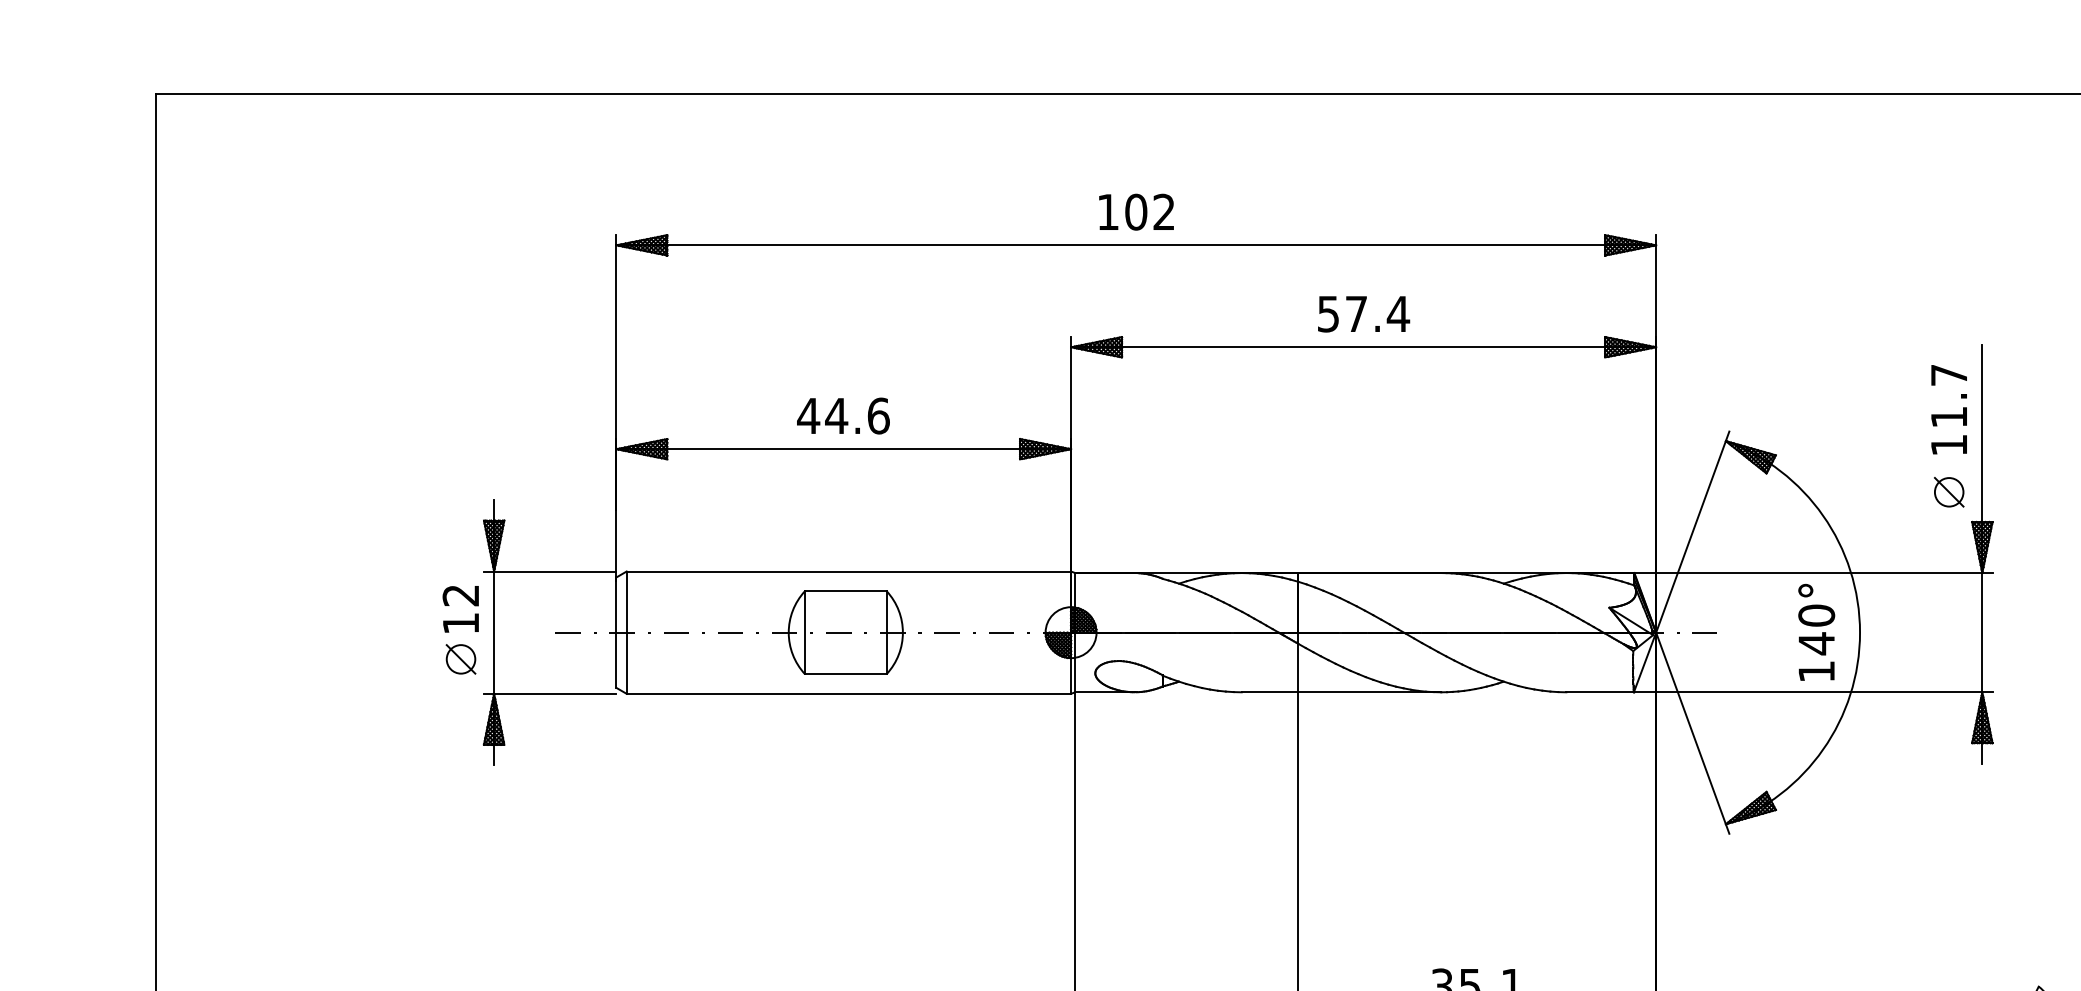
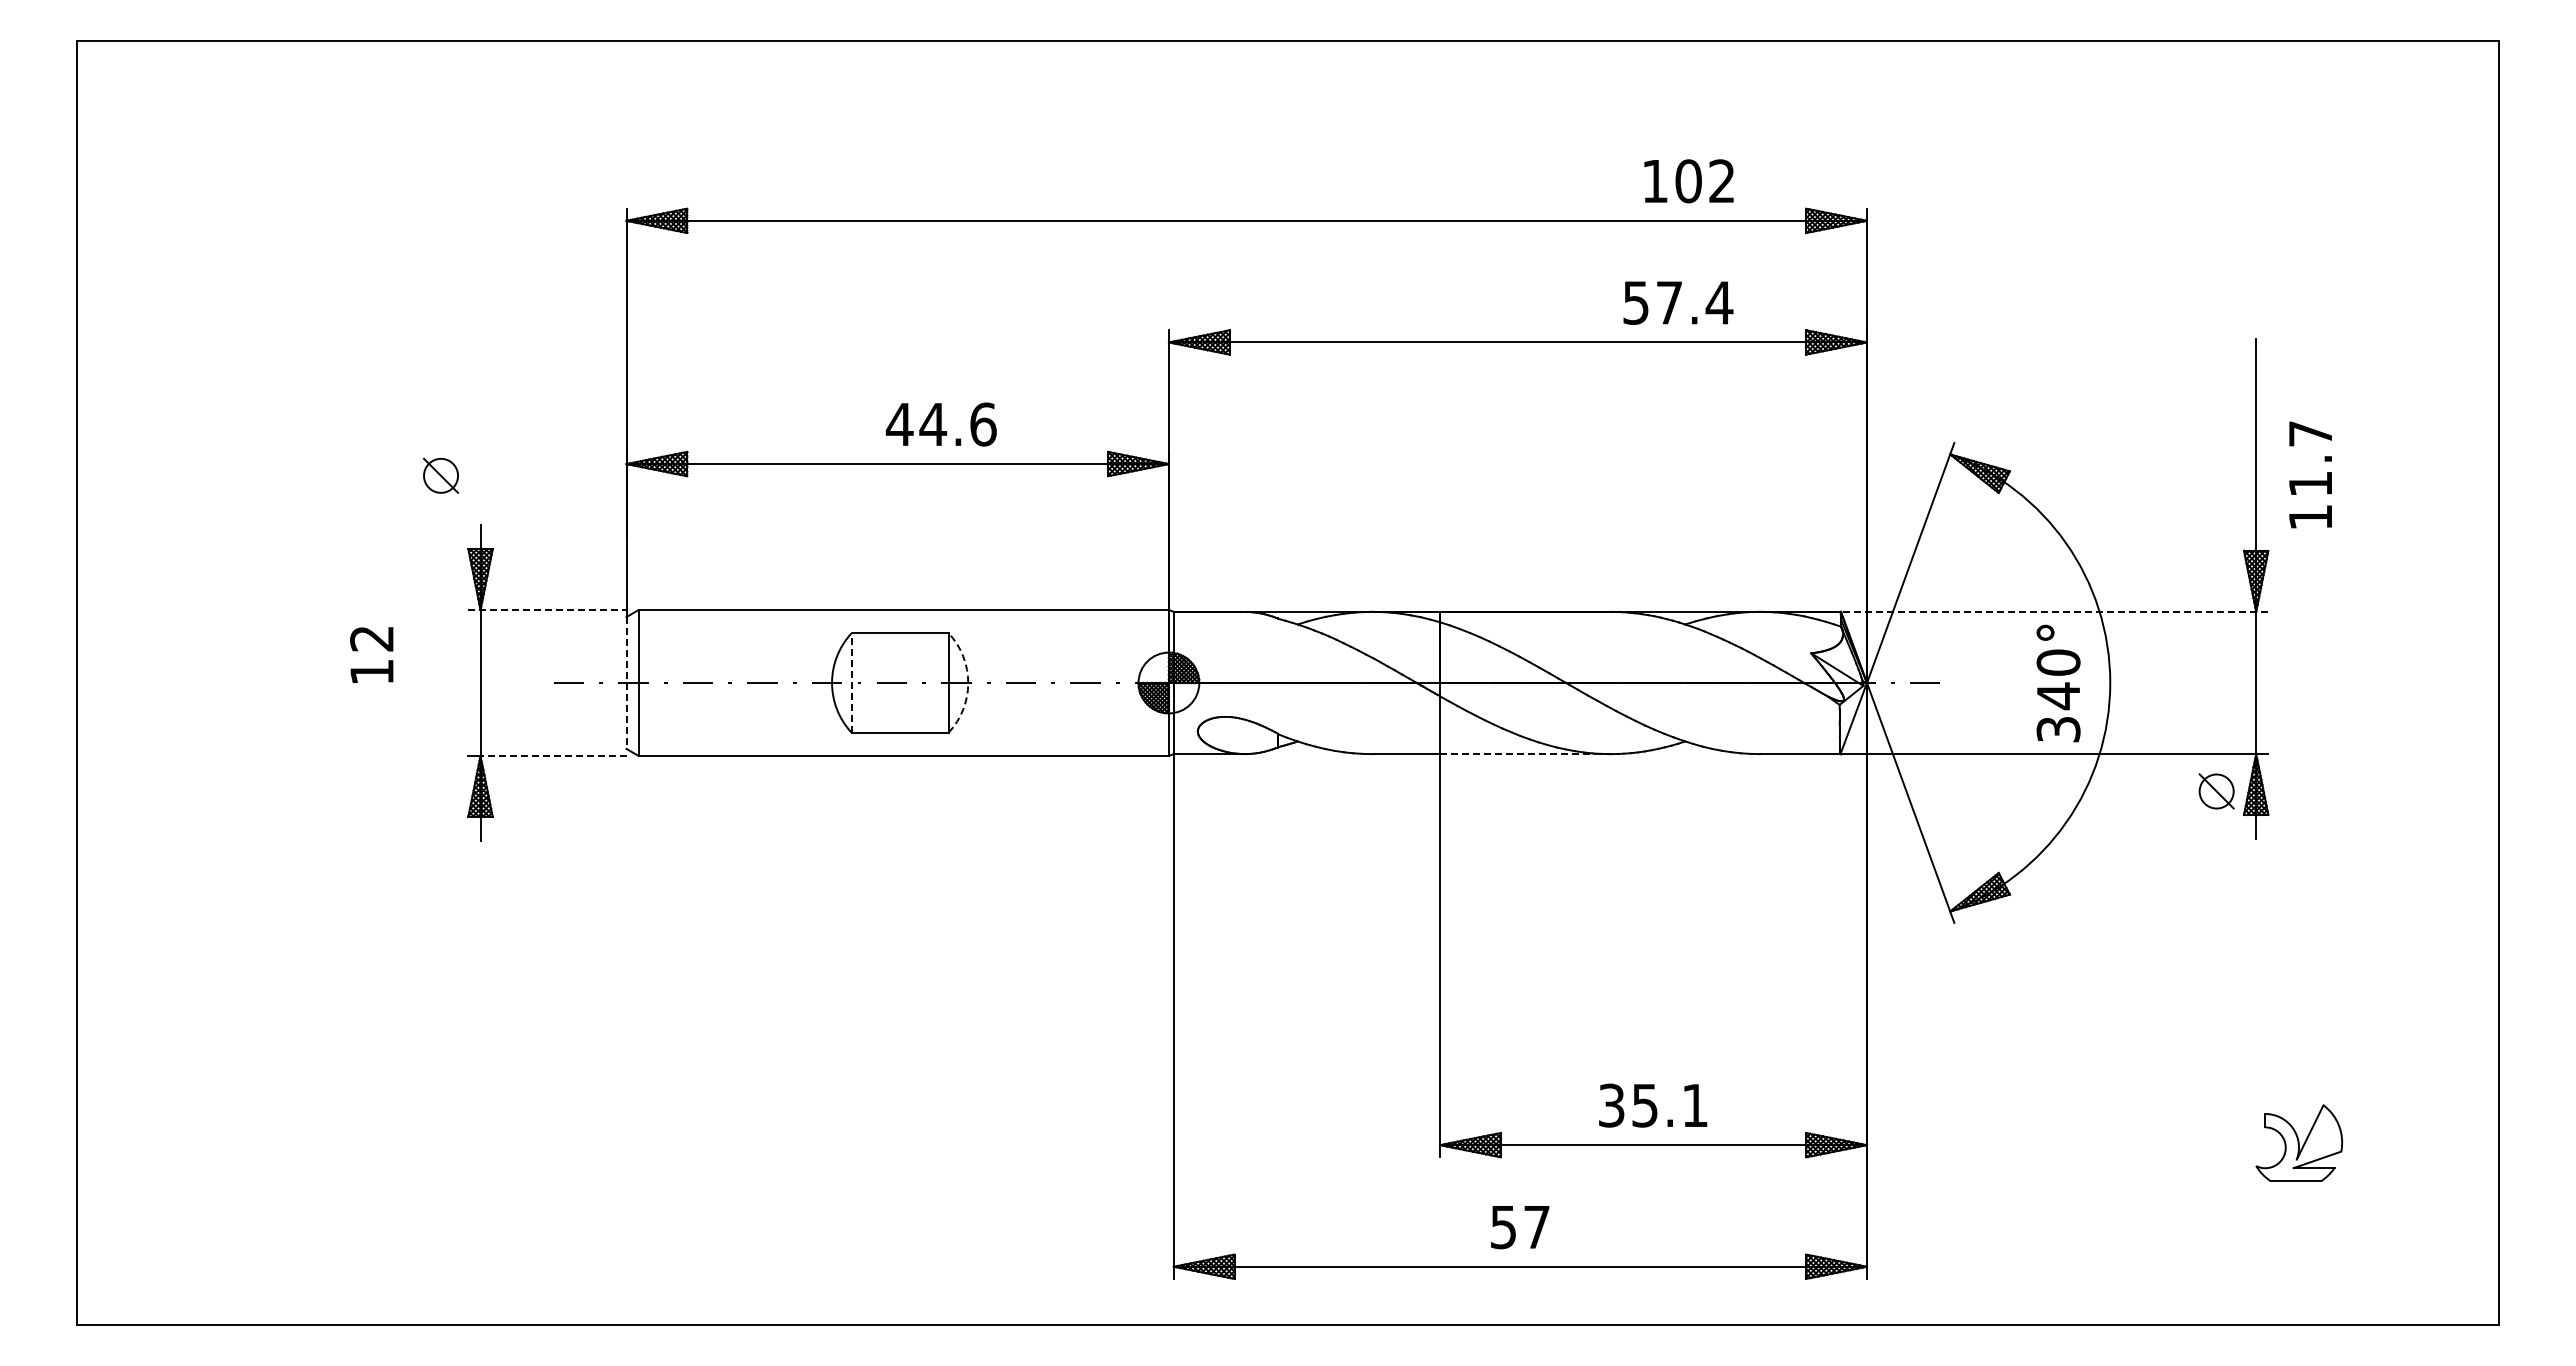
text: (1136, 212) -> (1688, 181), moved
text: (1364, 313) -> (1678, 302), moved
text: (1949, 409) -> (2310, 474), moved
text: (842, 416) -> (940, 424), moved
part: (1949, 492) -> (2216, 791), moved
line: (550, 571) -> (547, 610), solid -> dashed
line: (1813, 572) -> (2054, 611), solid -> dashed
text: (460, 608) -> (371, 654), moved
line: (616, 633) -> (626, 683), solid -> dashed
line: (805, 633) -> (851, 683), solid -> dashed
arc: (903, 633) -> (968, 683), solid -> dashed
part: (461, 659) -> (441, 475), moved
text: (1816, 671) -> (2058, 729), 140° -> 340°
line: (1369, 692) -> (1525, 754), solid -> dashed
line: (555, 693) -> (553, 755), solid -> dashed

